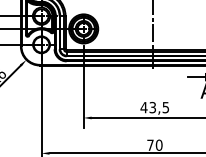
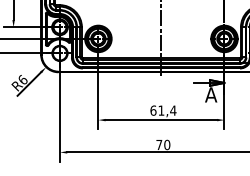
text: (155, 107) -> (163, 110), 43,5 -> 61,4

